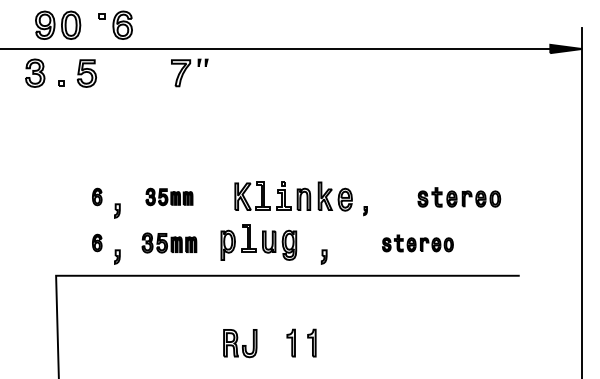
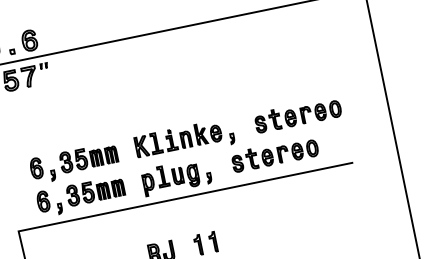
part: (101, 16) -> (12, 51), moved
part: (189, 72) -> (35, 74), moved
part: (97, 196) -> (36, 168), size x1.67
part: (169, 196) -> (88, 157), size x1.67
part: (459, 197) -> (298, 115), size x1.43
part: (365, 210) -> (232, 138), size x1.67
part: (97, 242) -> (43, 201), size x1.67
part: (169, 242) -> (95, 190), size x1.43
part: (258, 242) -> (170, 178), moved
part: (417, 243) -> (274, 154), size x1.67

